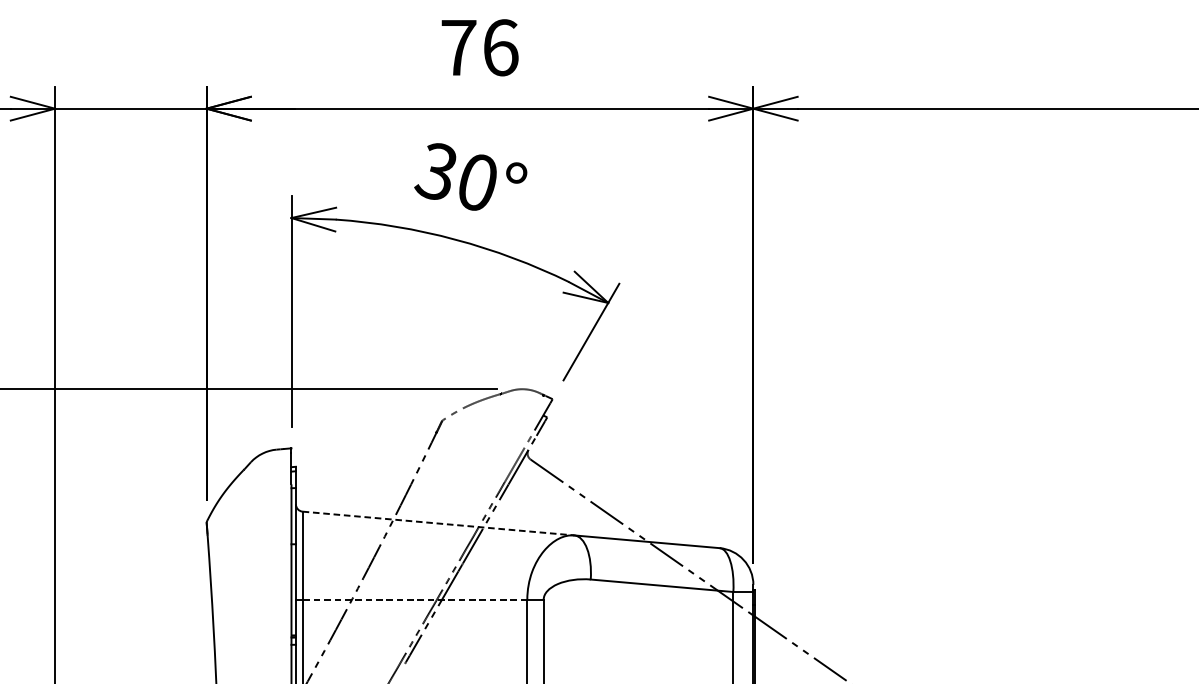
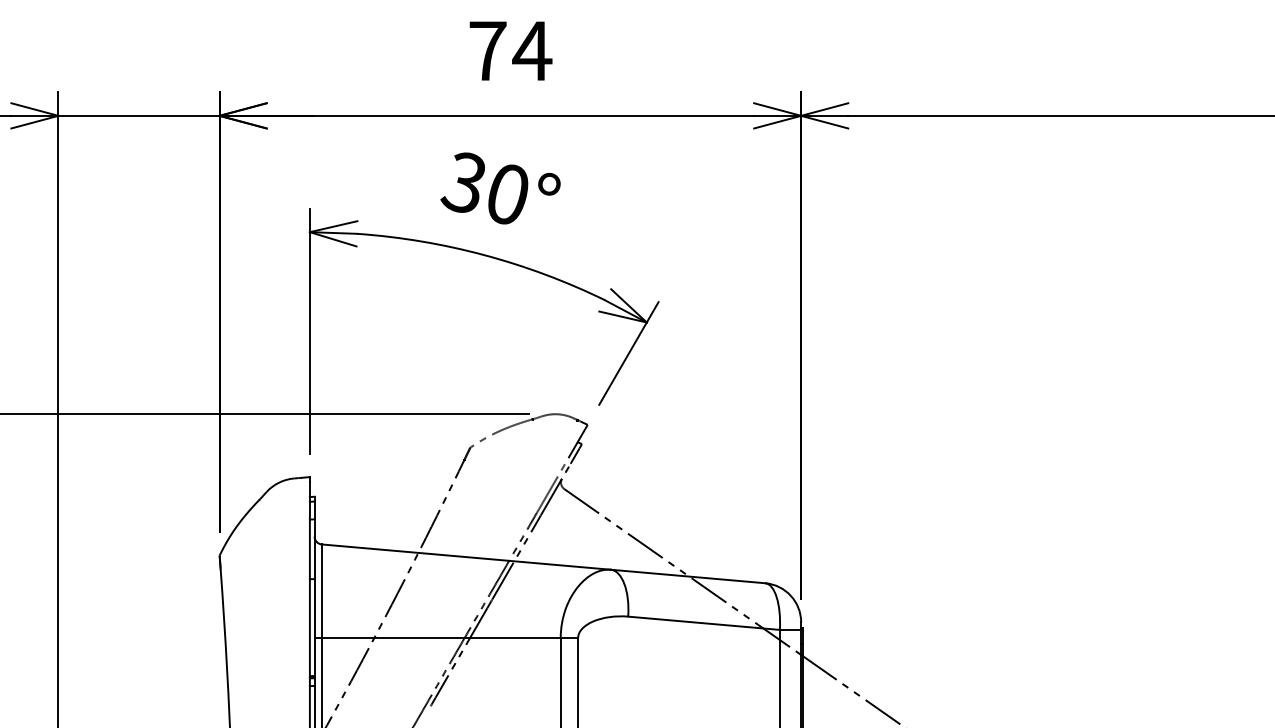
text: (500, 47) -> (532, 50), 76 -> 74
line: (438, 523) -> (466, 557), dashed -> solid
line: (414, 600) -> (440, 638), dashed -> solid

